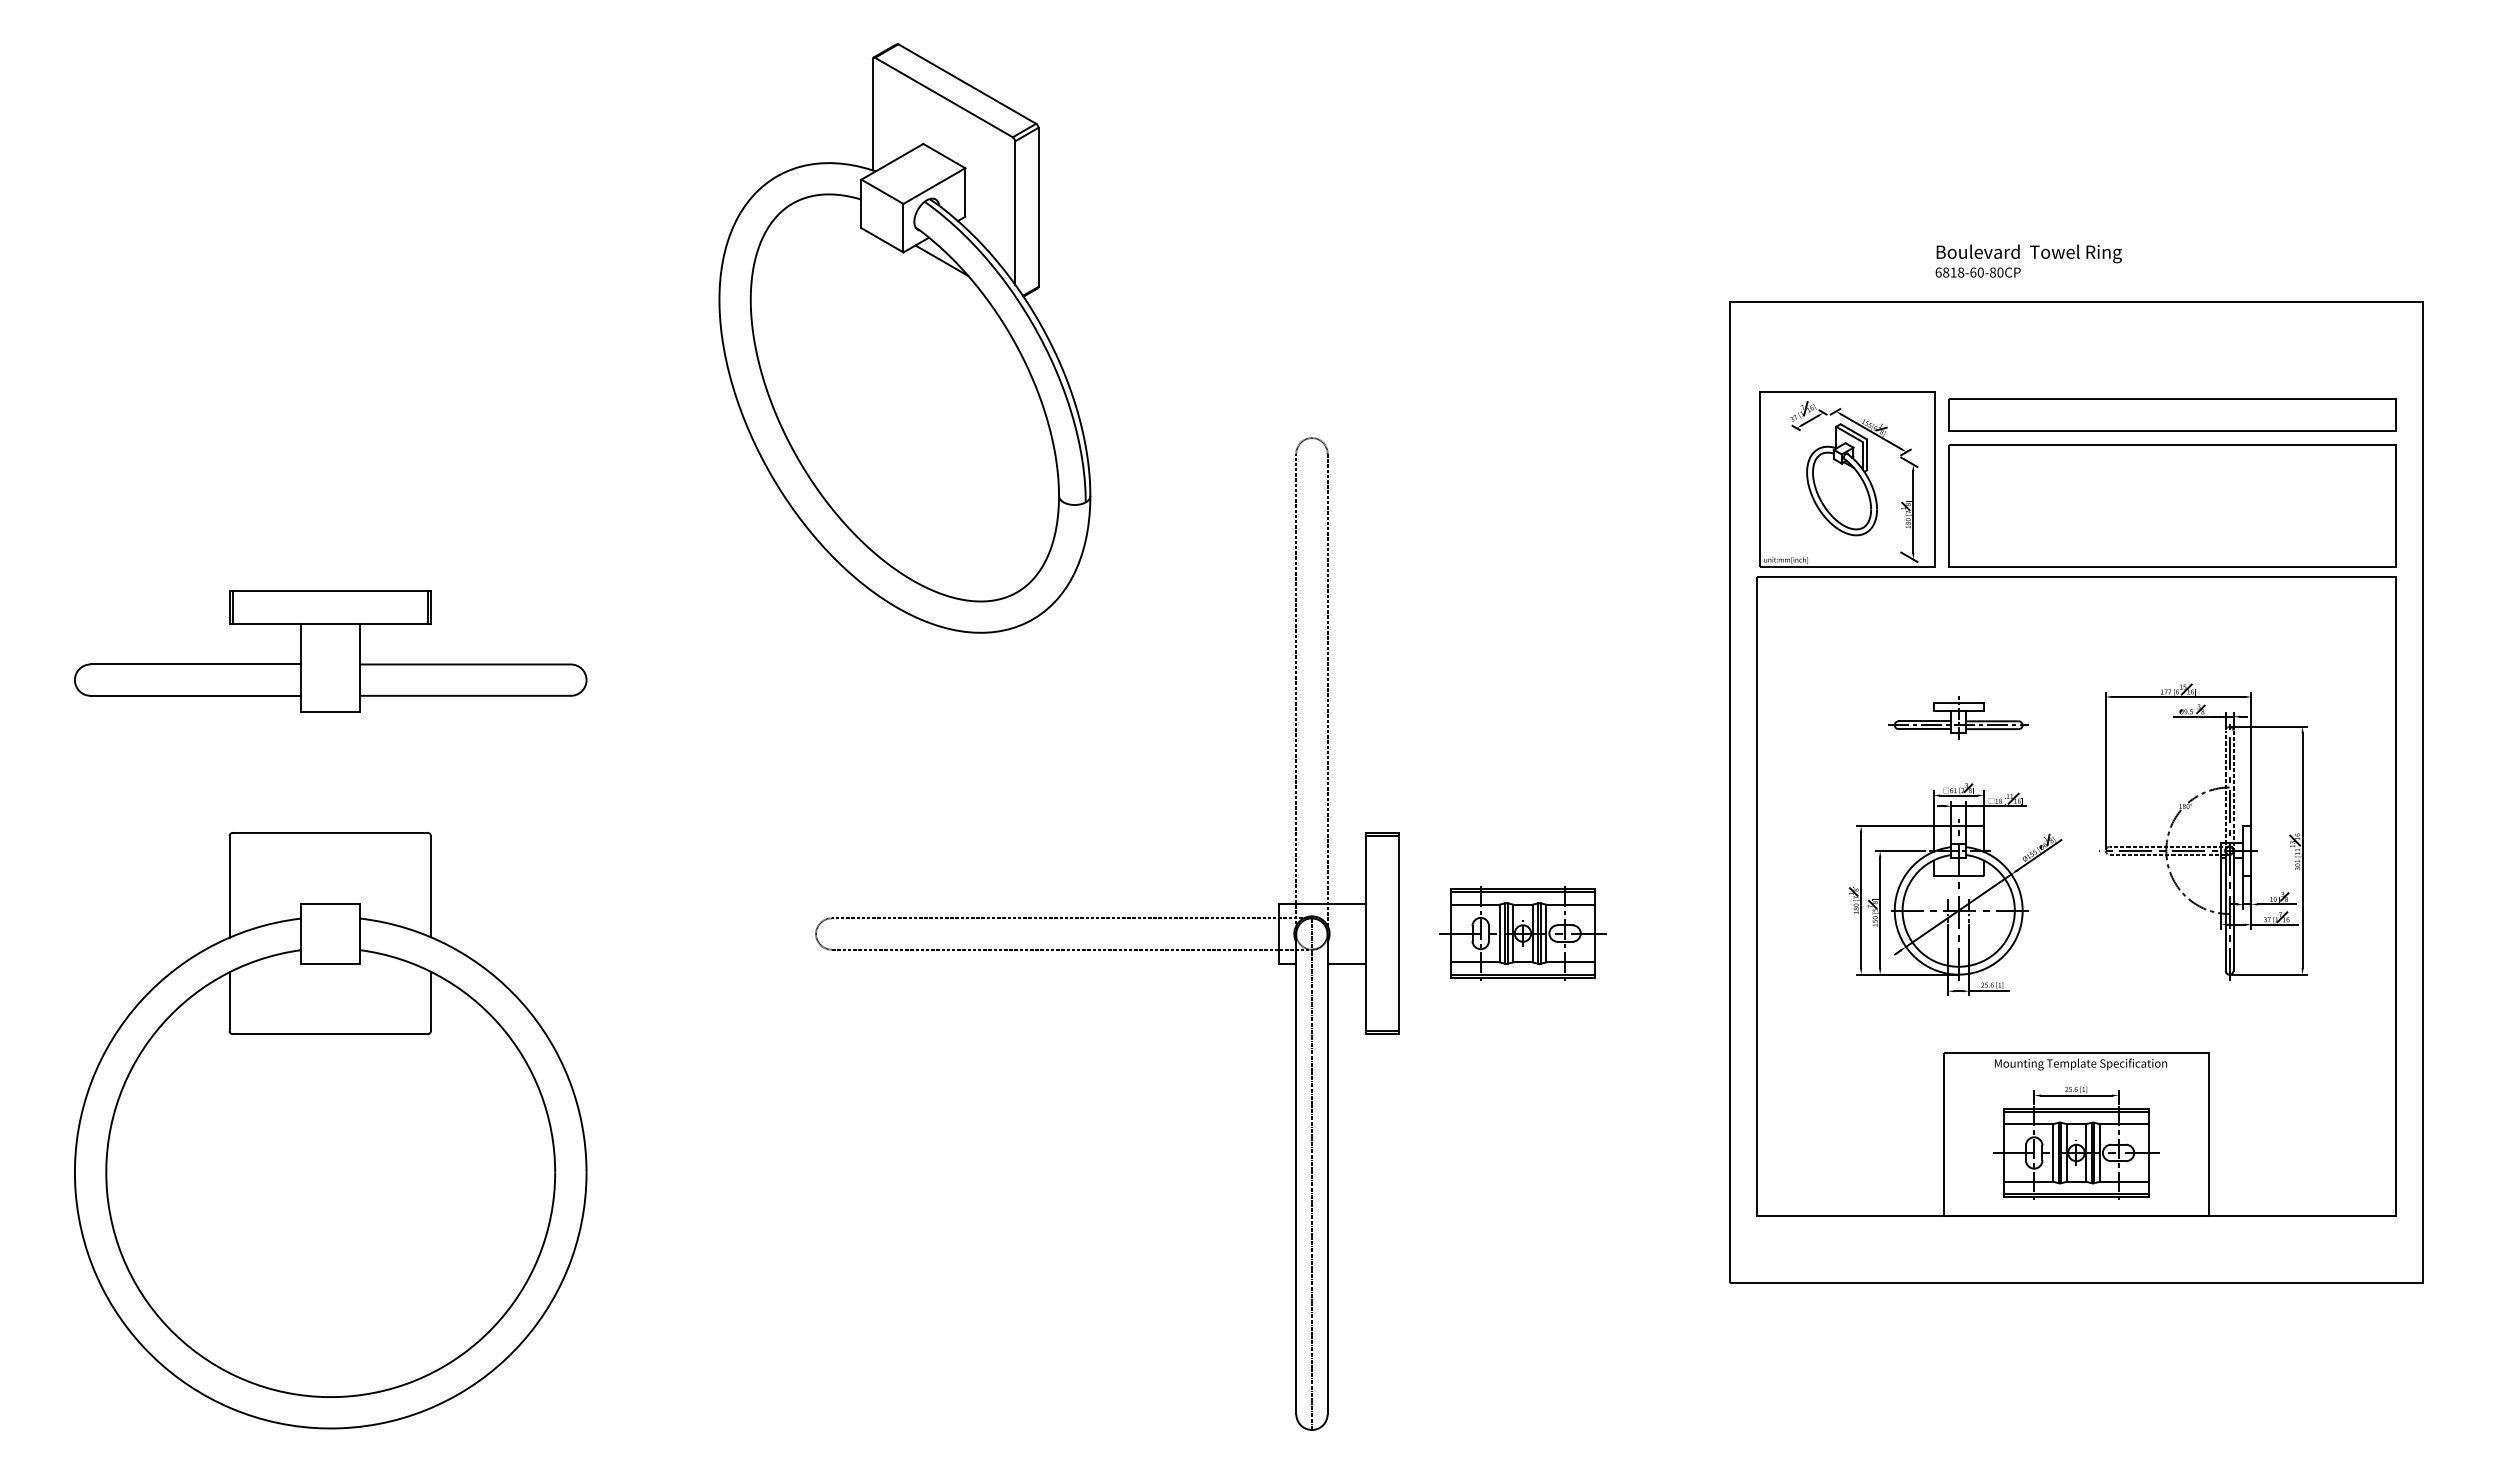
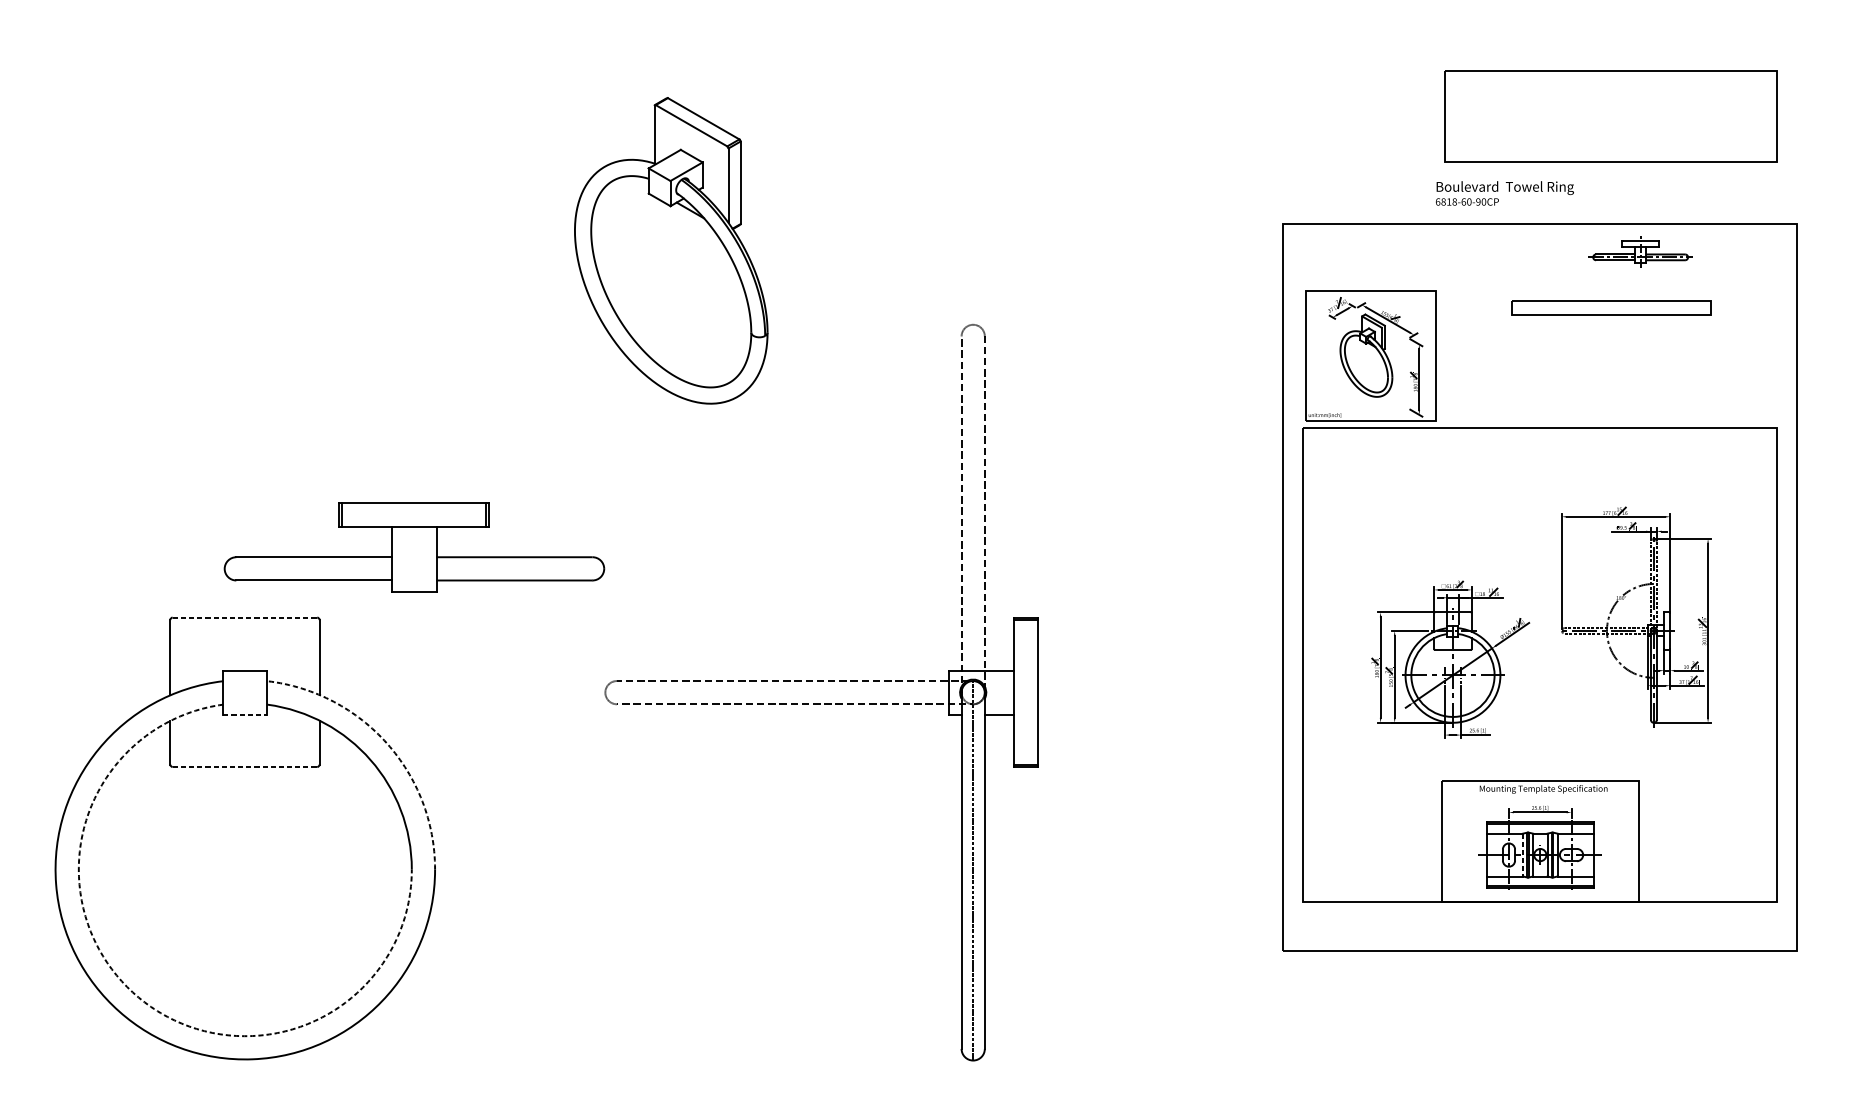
text: (1992, 272) -> (1478, 201), 6818-60-80CP -> 6818-60-90CP
part: (904, 338) -> (670, 250), size x0.7
part: (2172, 414) -> (1611, 307), size x0.6
part: (2172, 505) -> (1611, 115), moved
part: (330, 651) -> (414, 547), moved
part: (1958, 717) -> (1640, 251), moved
line: (330, 832) -> (245, 617), solid -> dashed
part: (1522, 933) -> (1129, 692), removed
line: (330, 963) -> (245, 714), solid -> dashed
arc: (521, 1002) -> (386, 743), solid -> dashed
line: (330, 1034) -> (245, 767), solid -> dashed
line: (2053, 1152) -> (1523, 854), solid -> dashed
arc: (182, 1341) -> (135, 994), solid -> dashed

